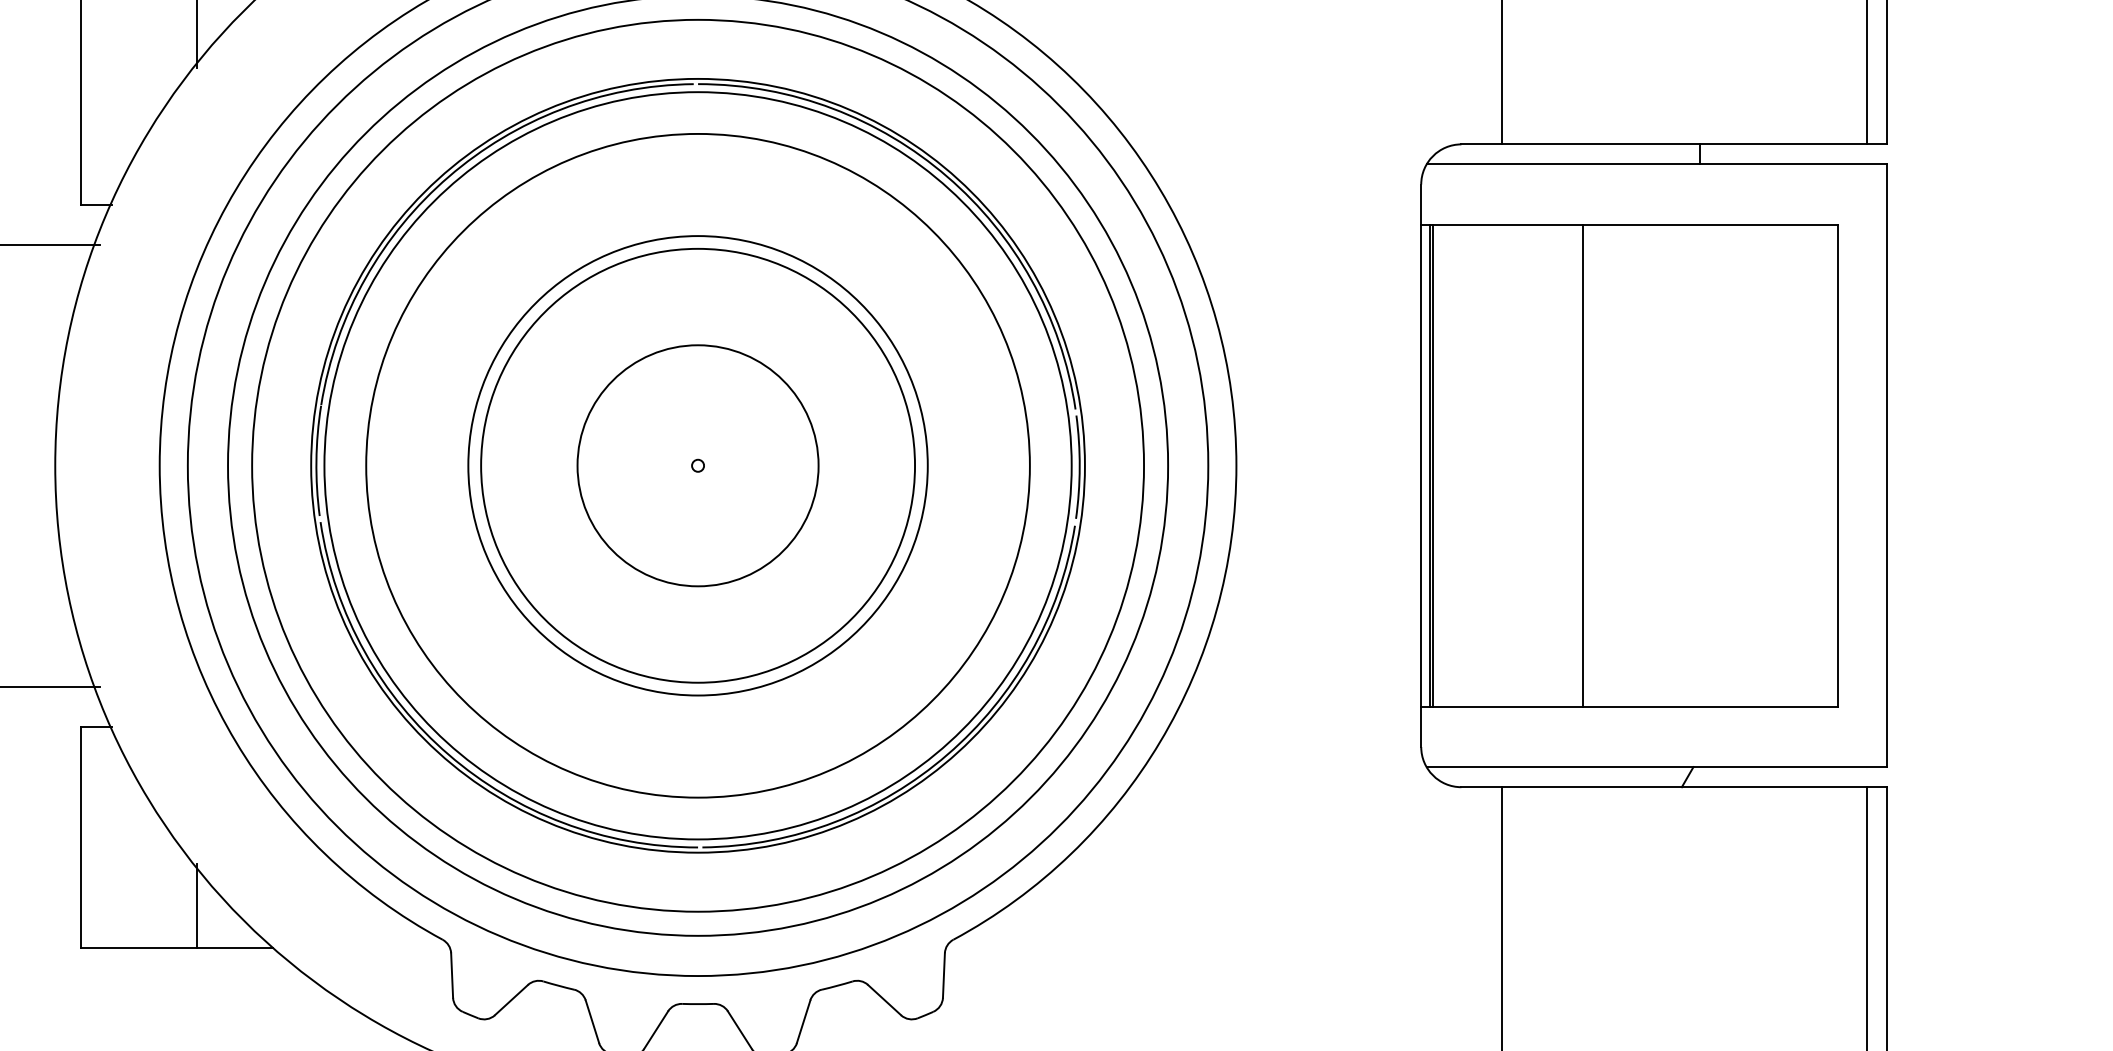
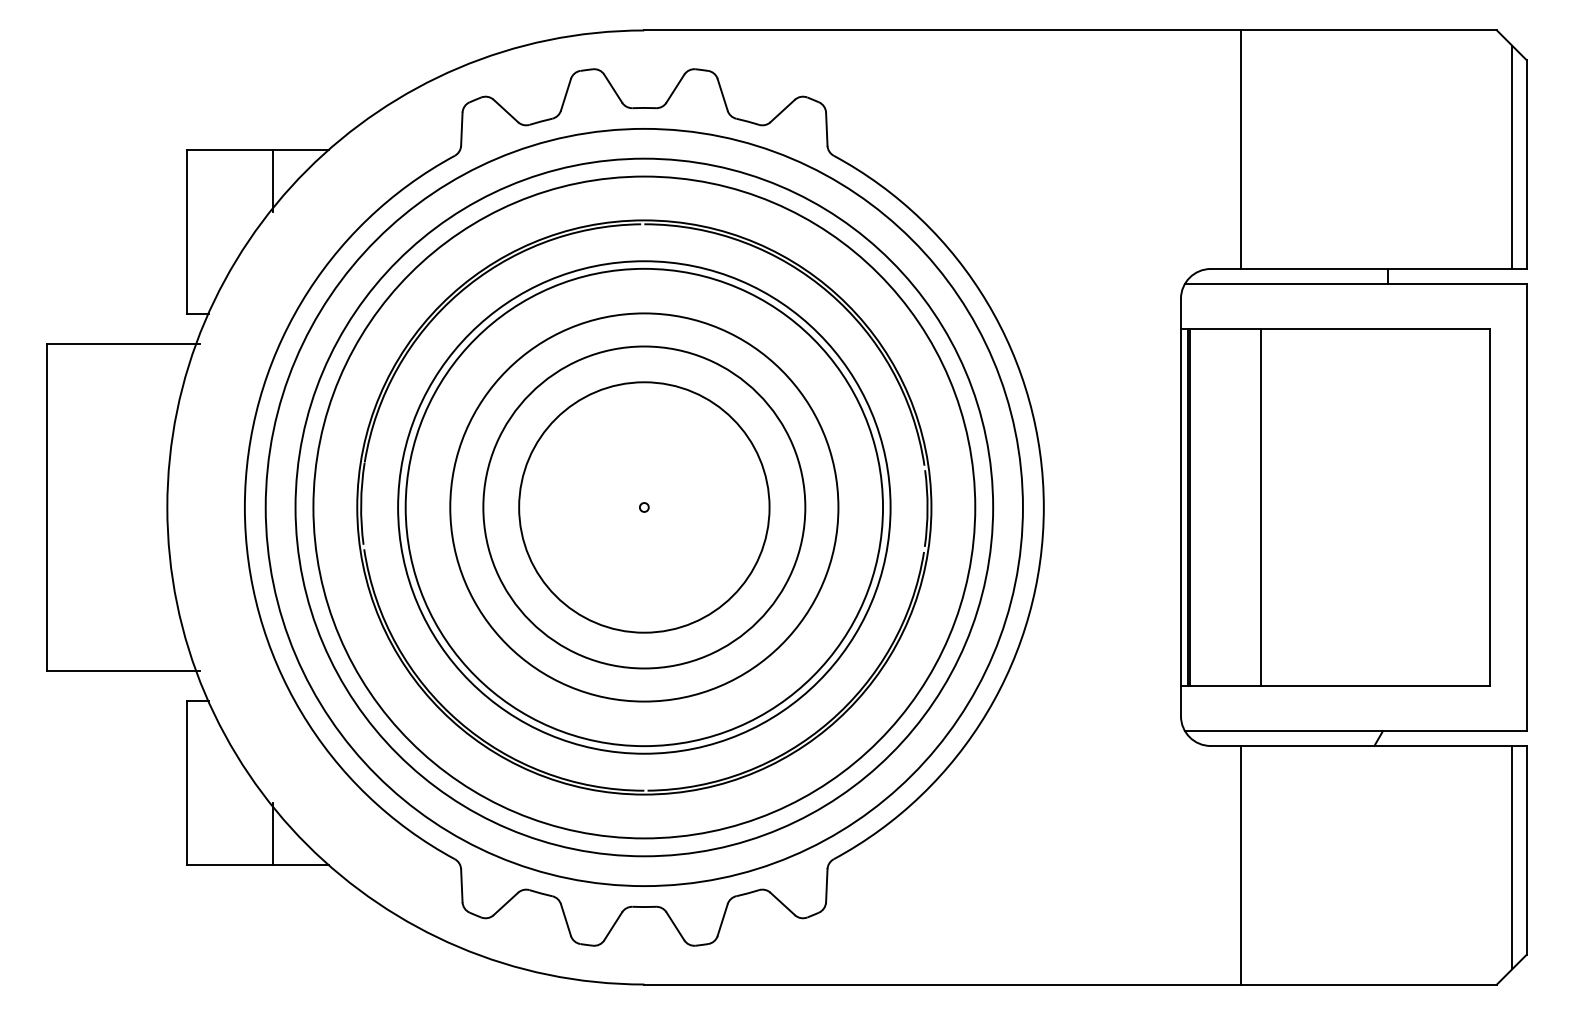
circle: (696, 465) -> (643, 507), size x1.4
circle: (696, 465) -> (643, 507), size x1.4
circle: (698, 465) -> (644, 507), size x0.7
line: (1583, 465) -> (1261, 507), moved

